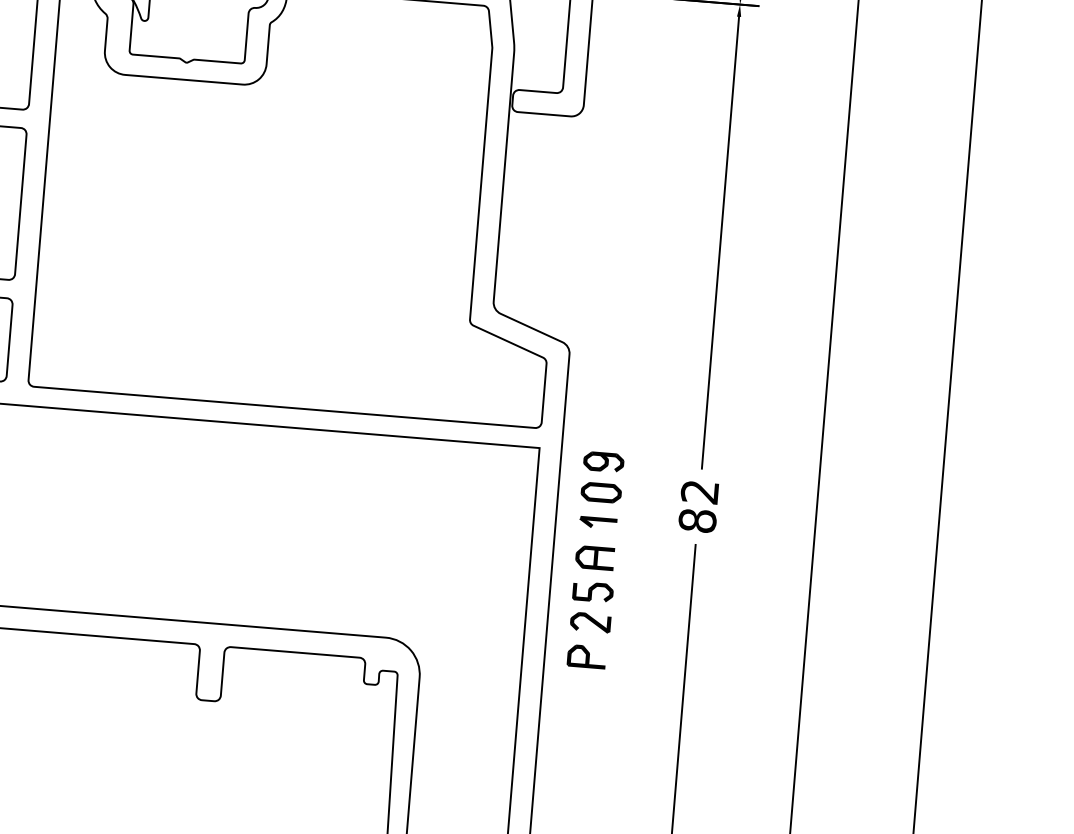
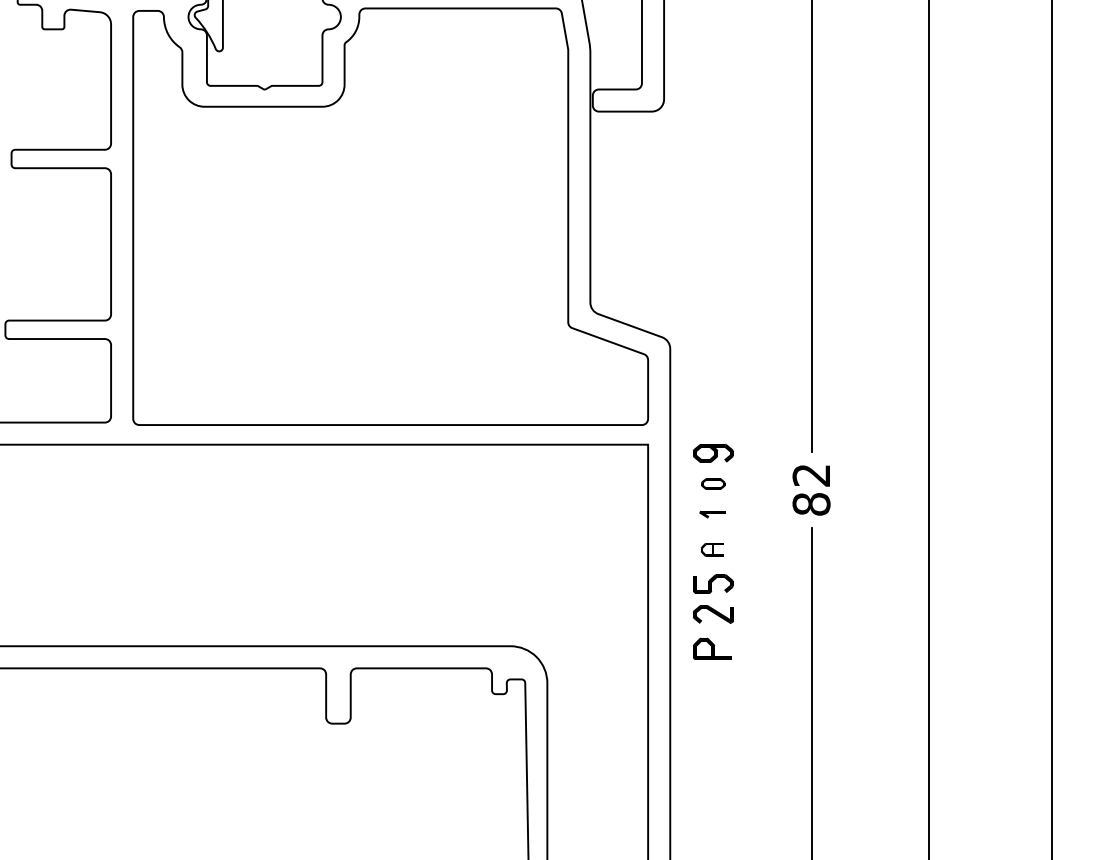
part: (601, 492) -> (713, 483), size x0.6
part: (598, 522) -> (712, 514), size x0.7
part: (595, 557) -> (712, 549), size x0.6

